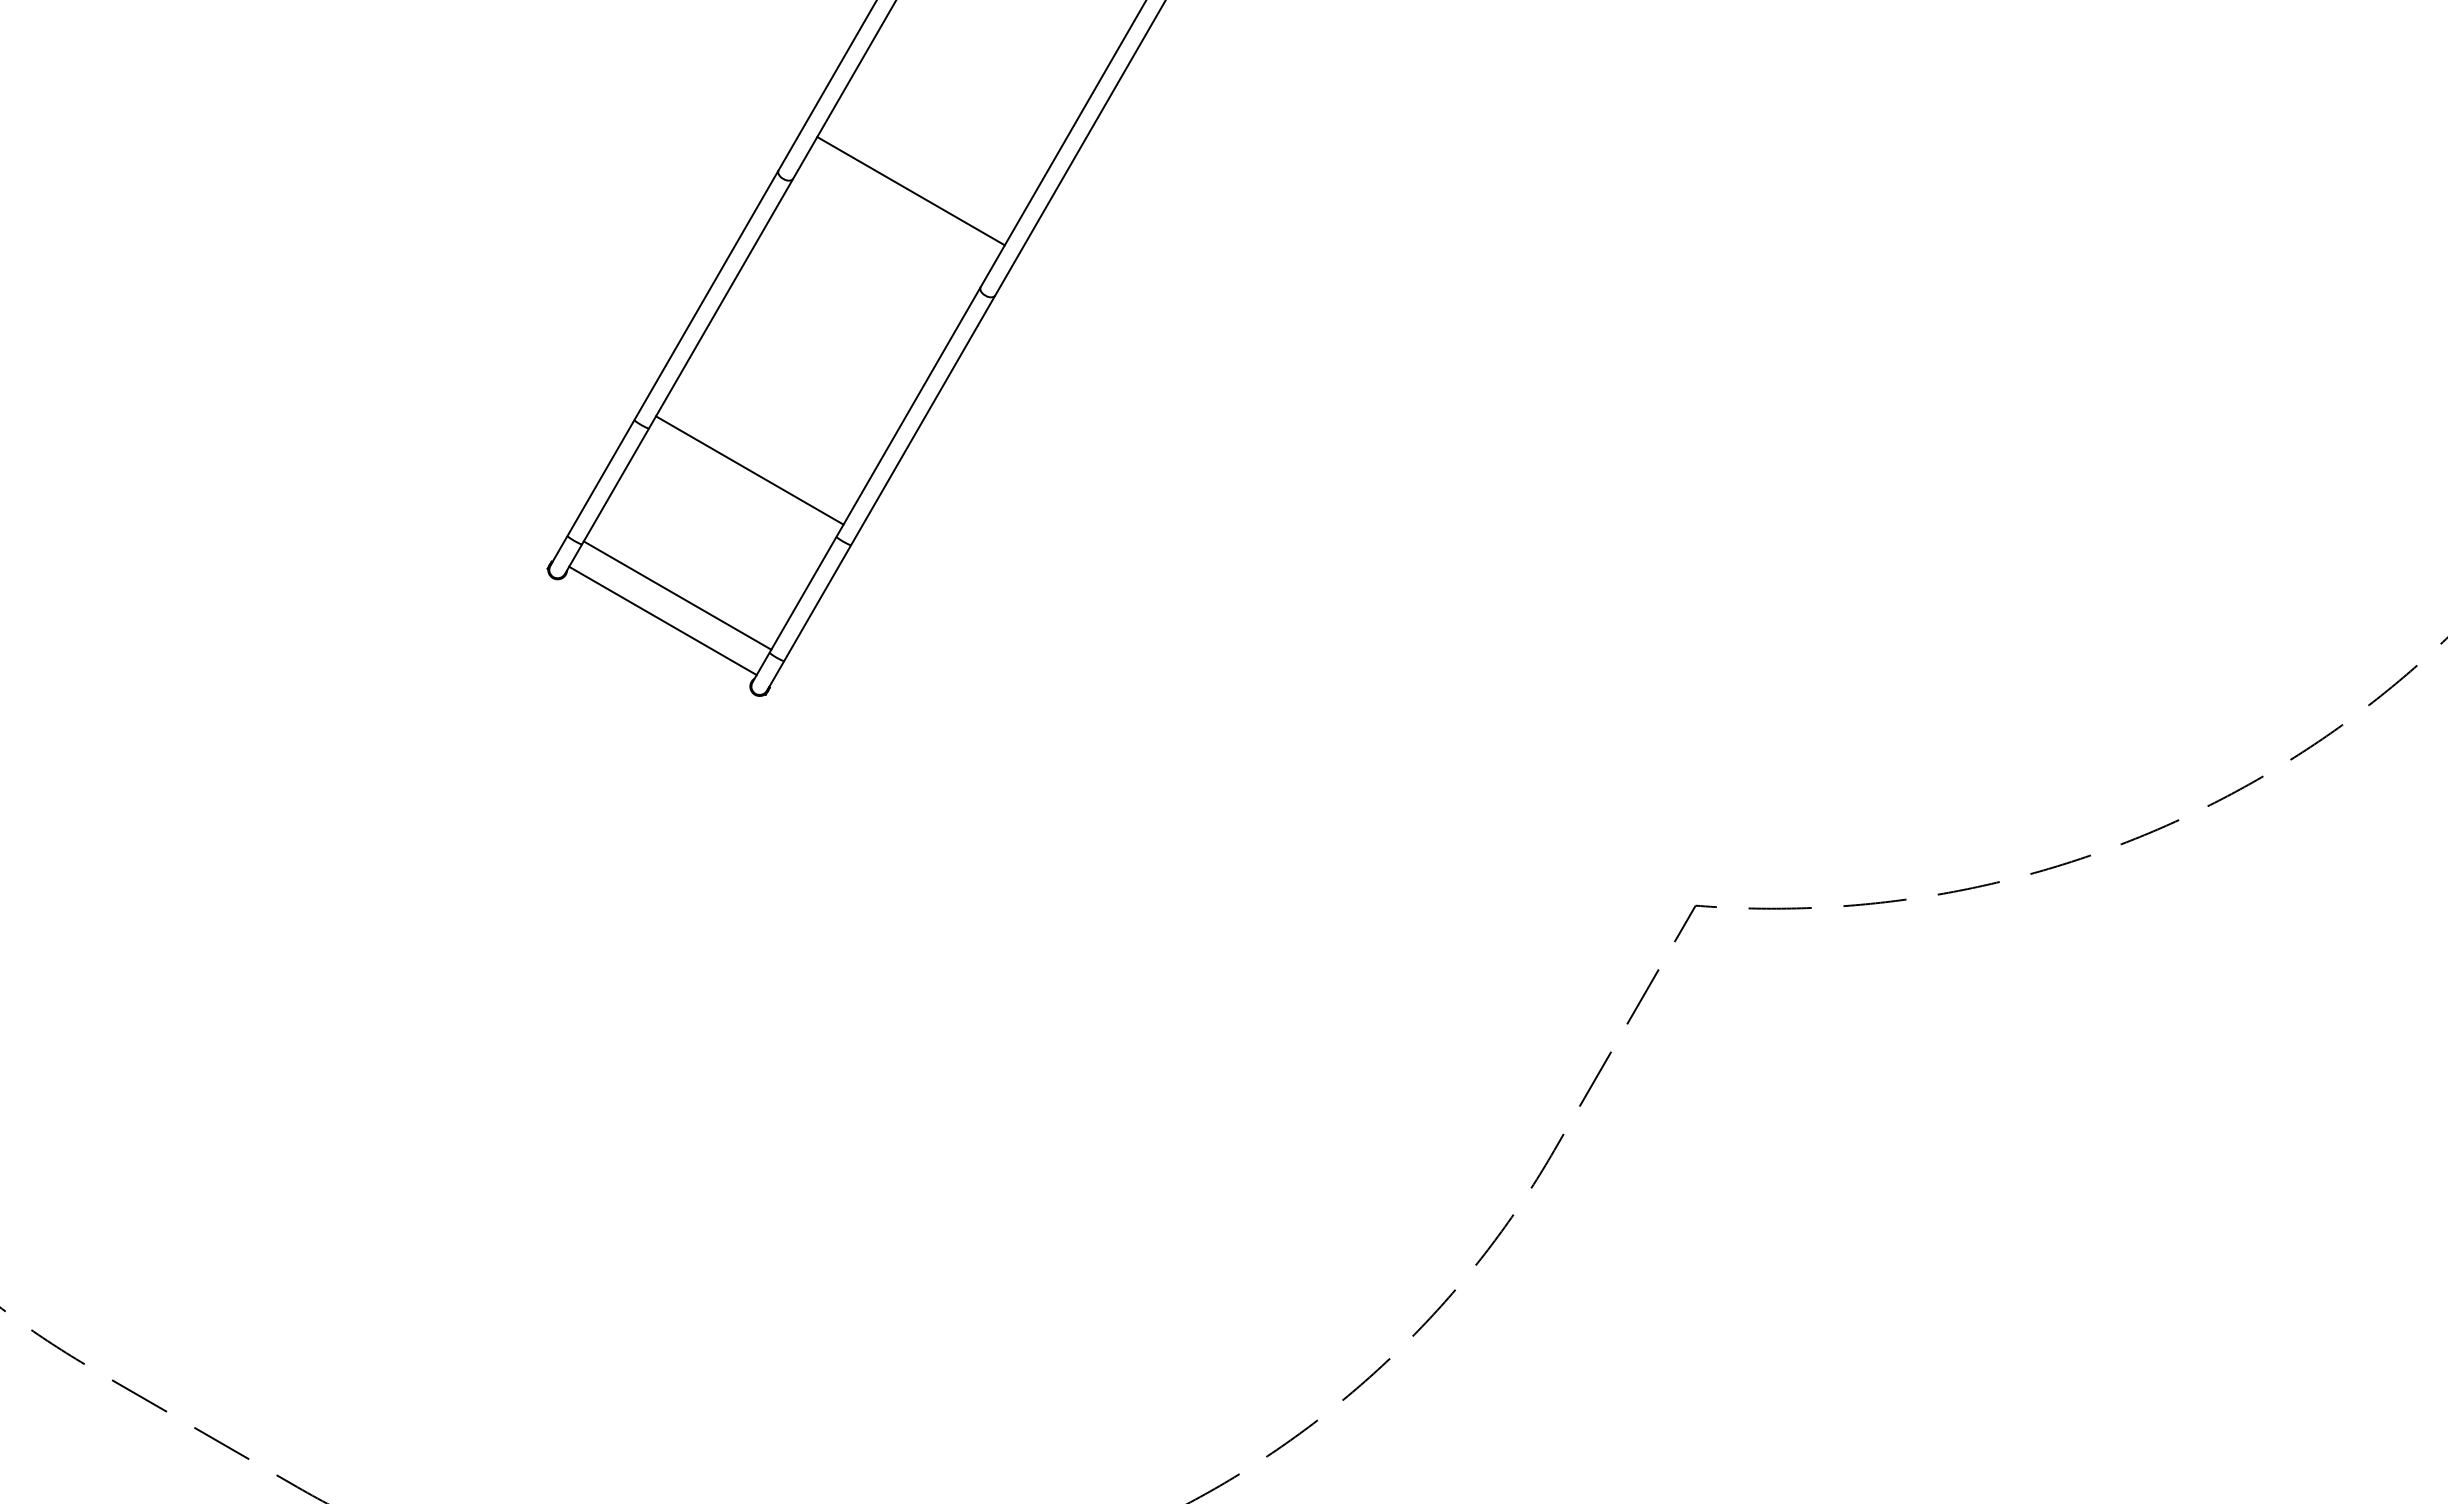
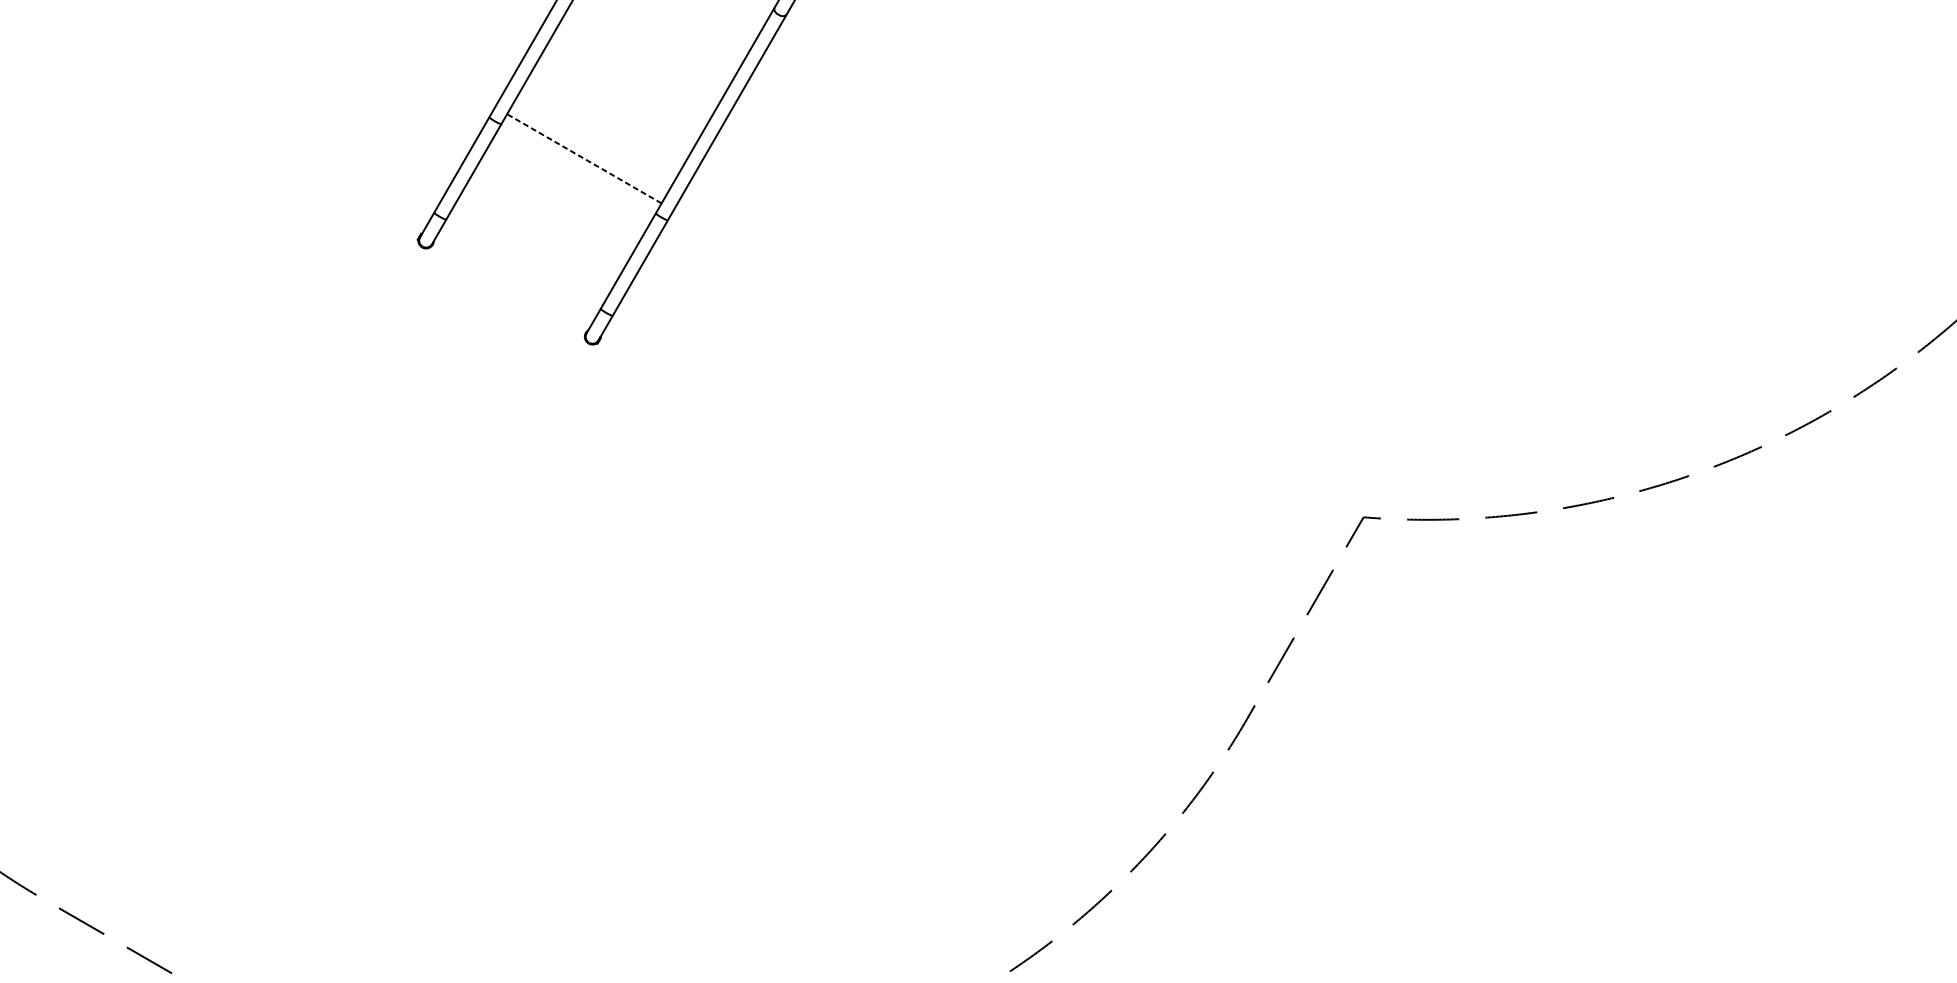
line: (749, 470) -> (584, 158), solid -> dashed
line: (677, 595) -> (524, 261), removed
line: (662, 620) -> (512, 282), removed

